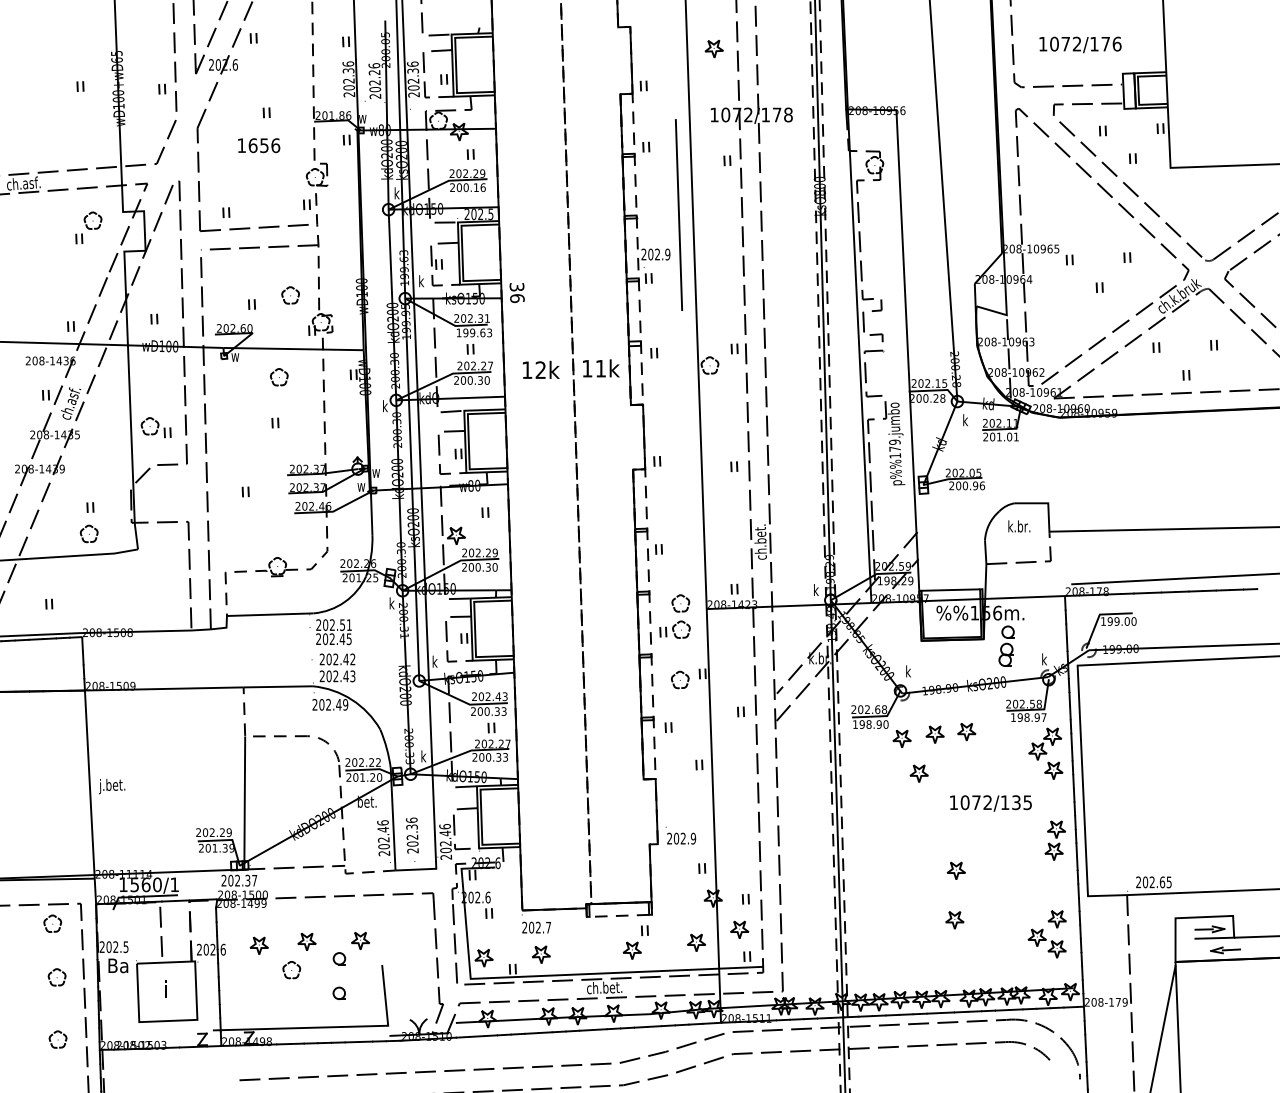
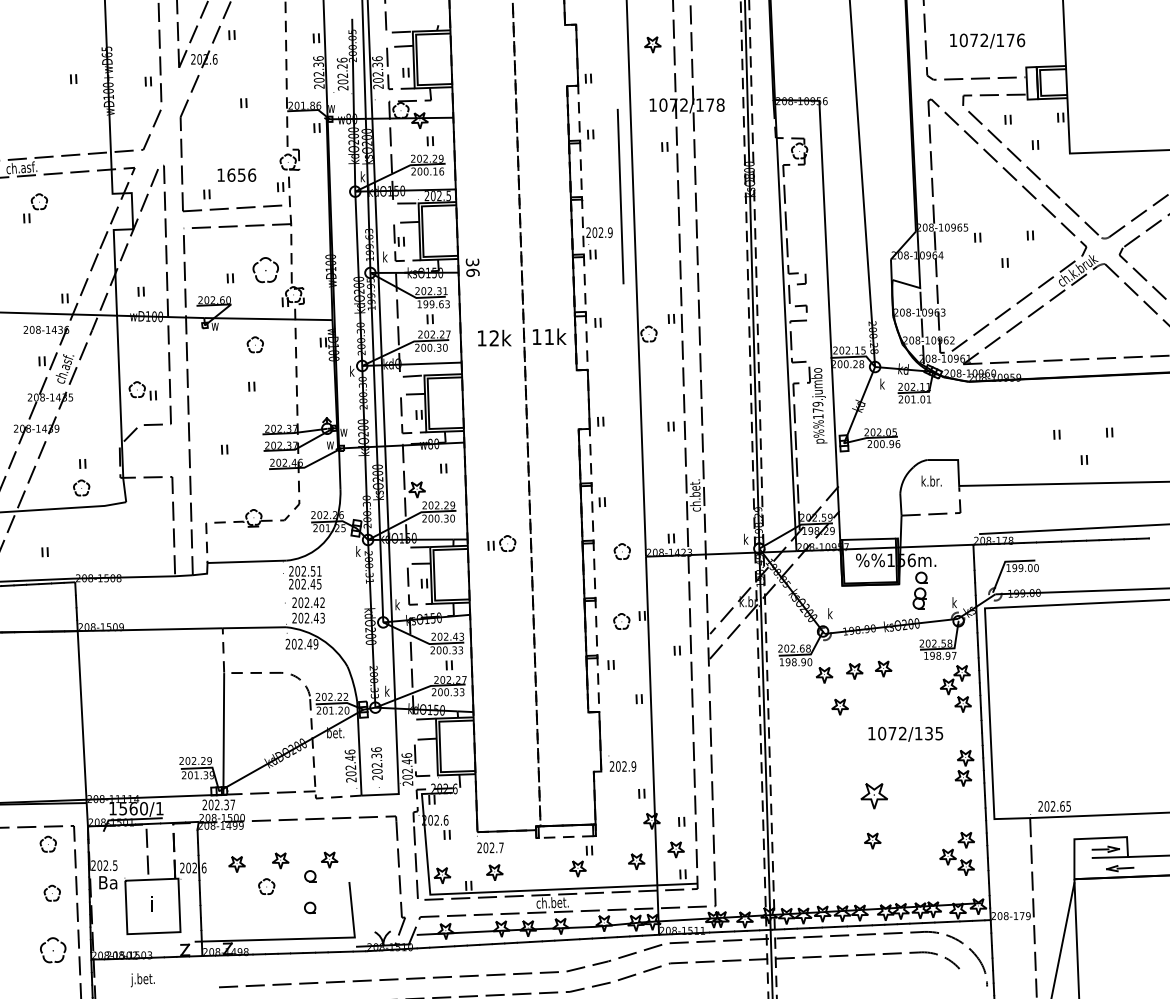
text: (259, 145) -> (237, 175), moved
part: (88, 227) -> (35, 207), moved
part: (290, 295) -> (265, 270), size x1.6
part: (1189, 369) -> (1087, 454), moved
part: (674, 629) -> (501, 543), moved
text: (112, 786) -> (143, 980), moved
part: (955, 870) -> (873, 795), size x1.6
part: (57, 1039) -> (52, 950), size x1.6

